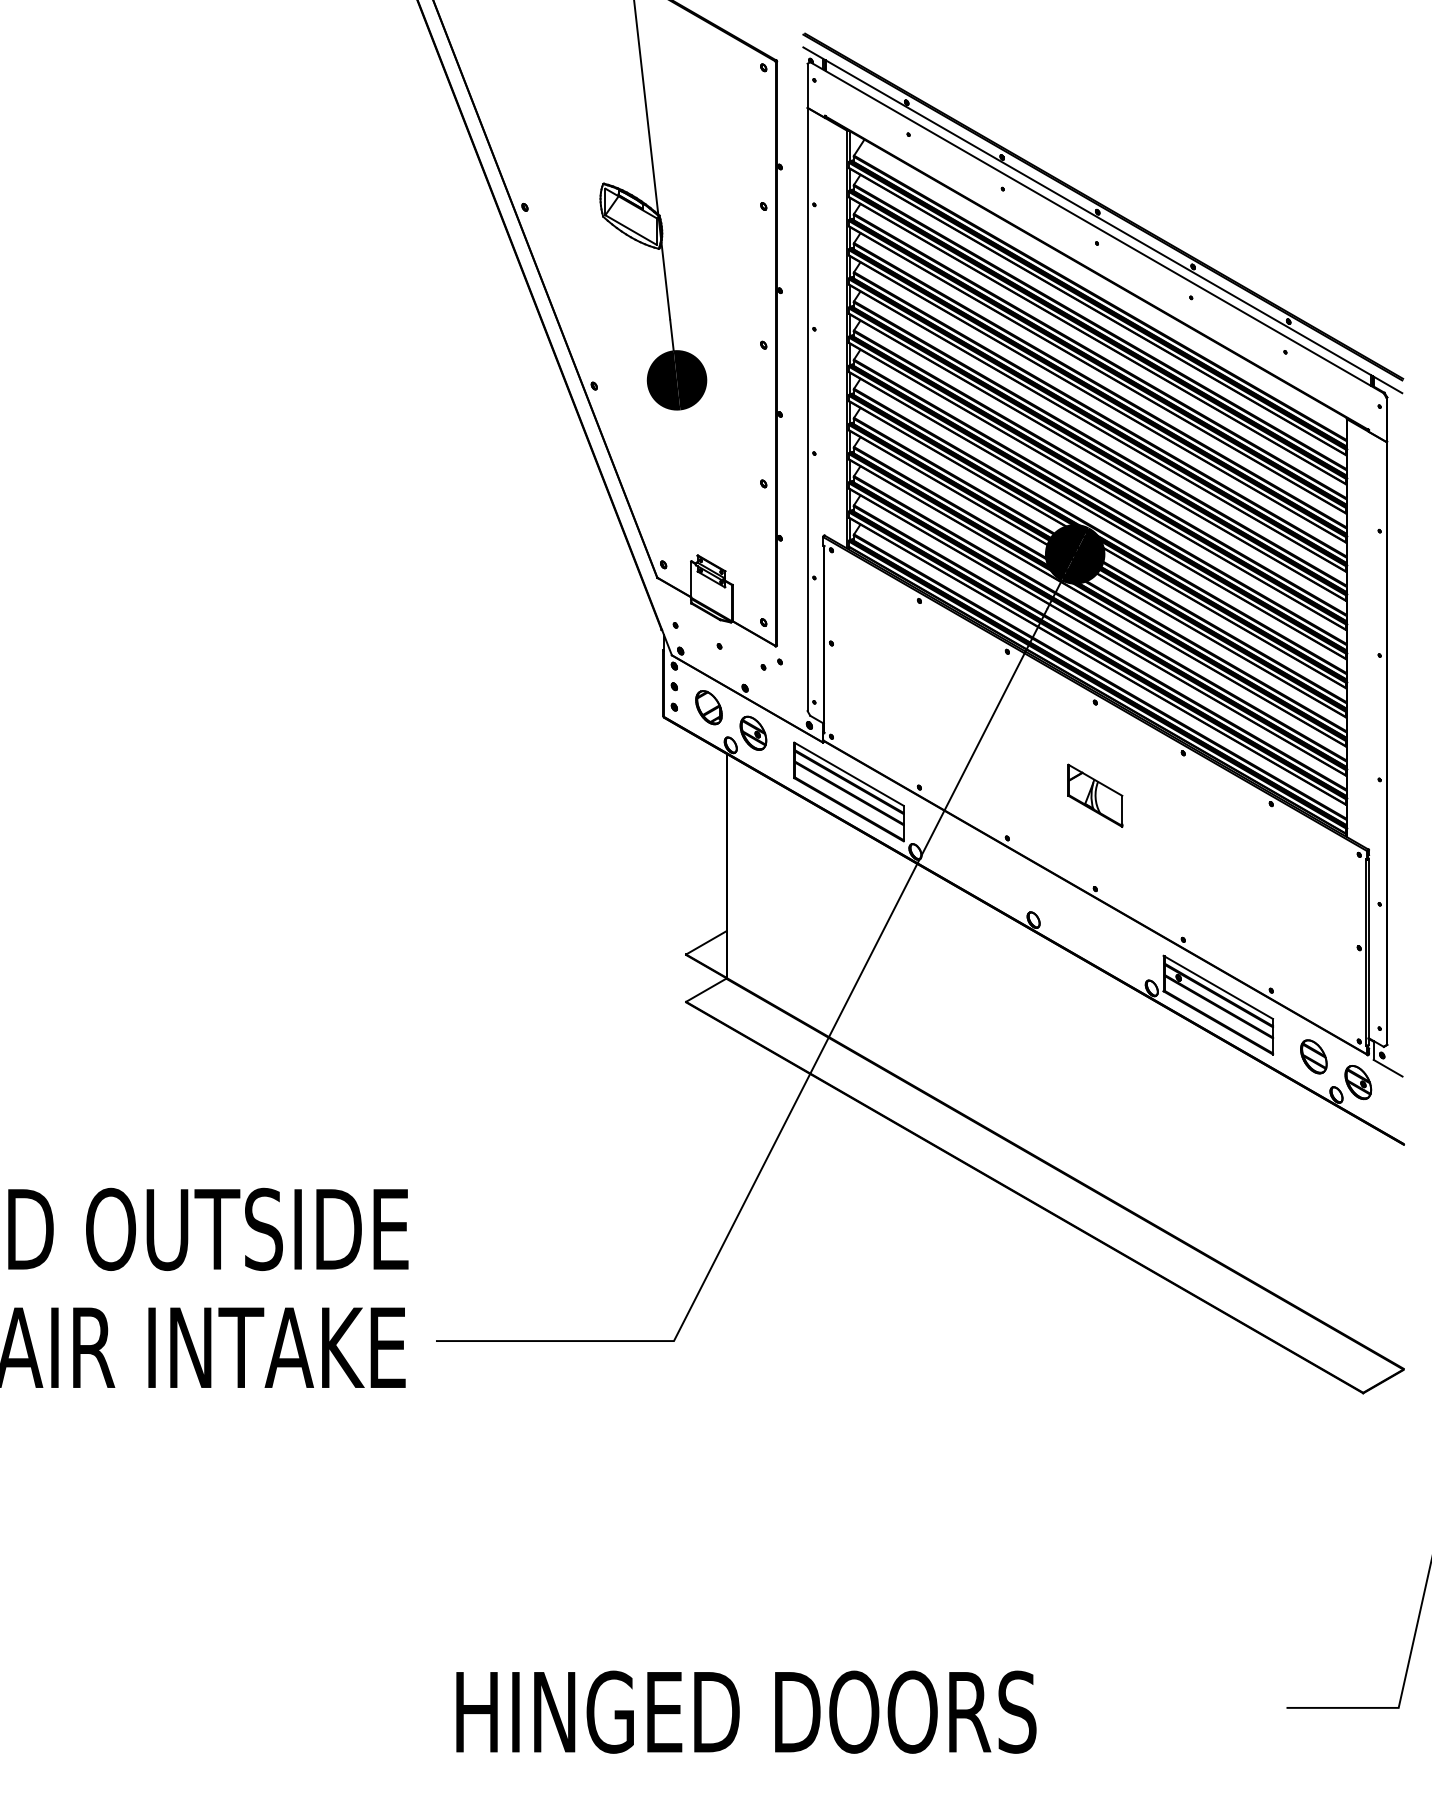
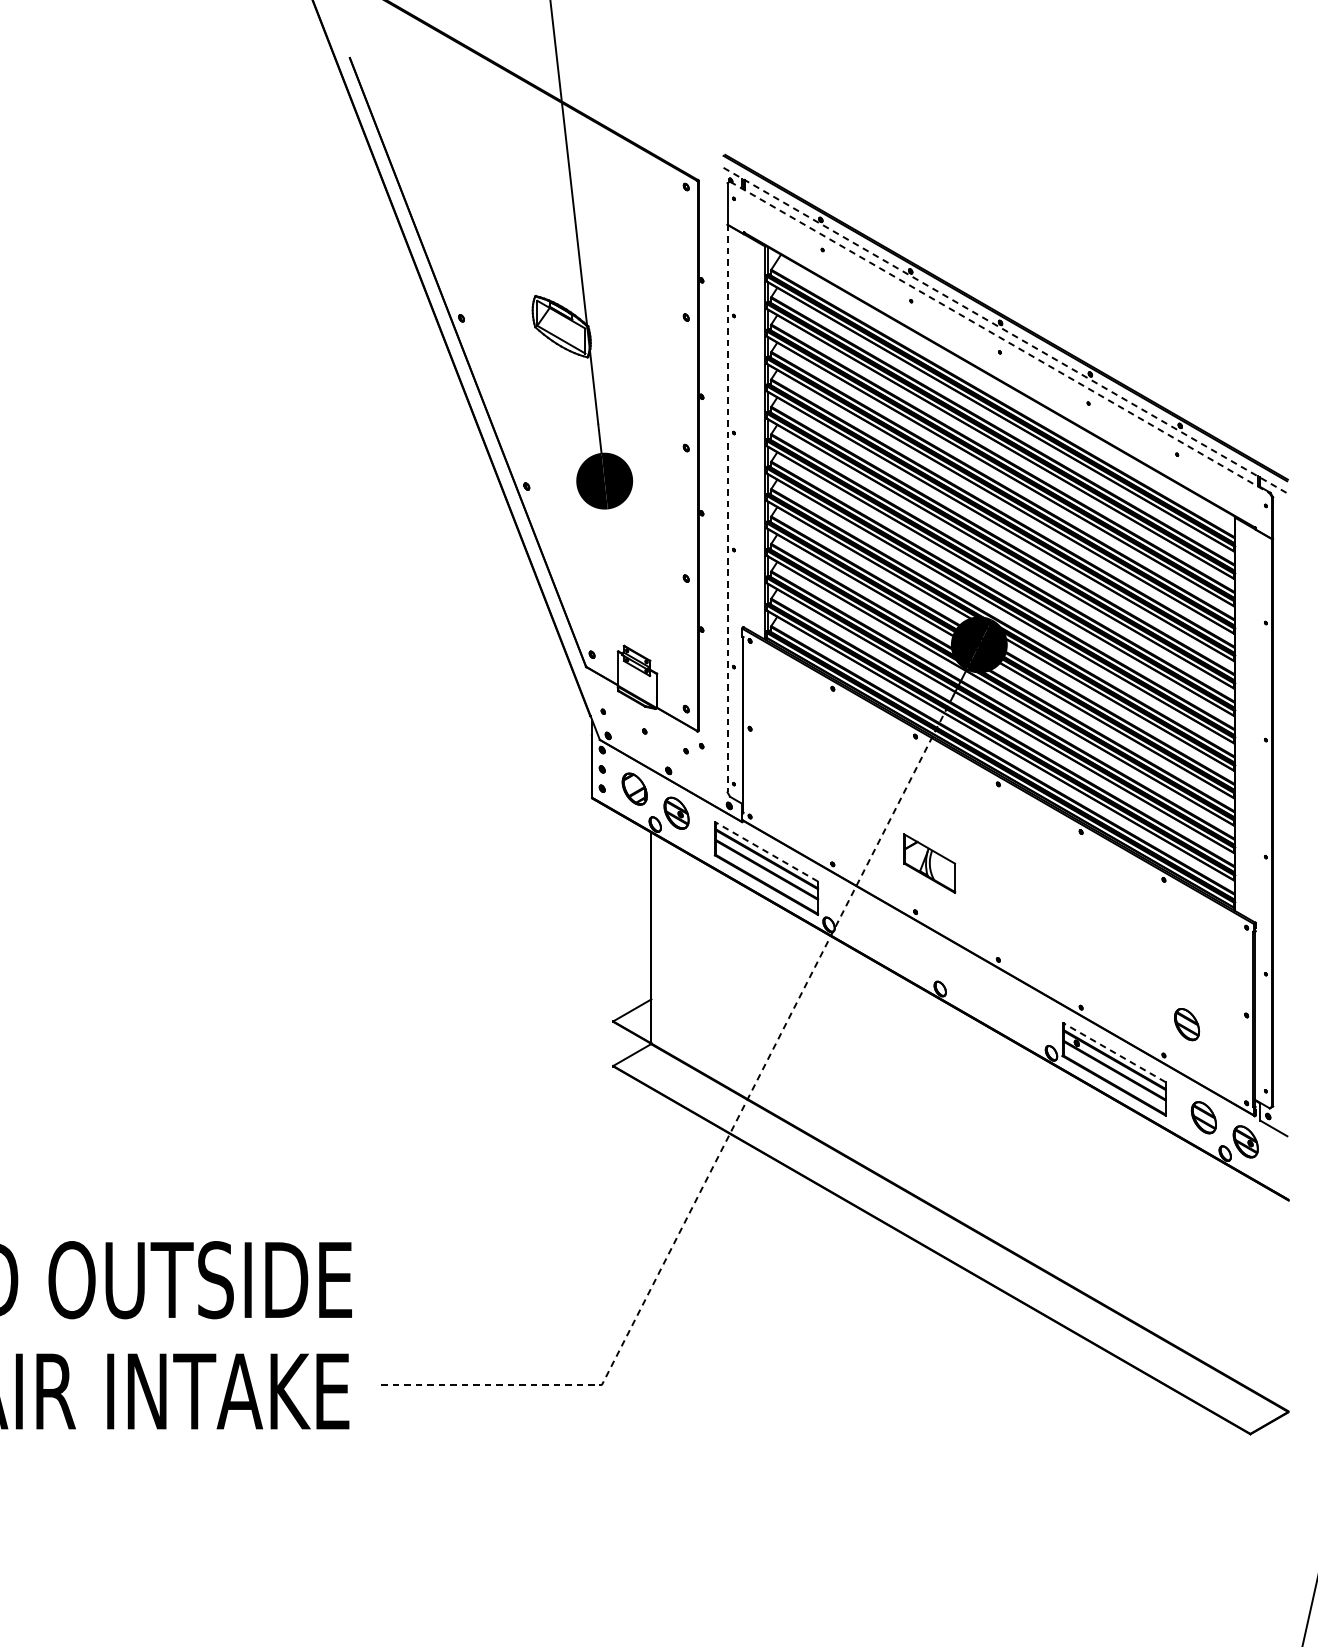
line: (1102, 220) -> (1005, 330), solid -> dashed
line: (1097, 227) -> (1000, 337), solid -> dashed
line: (807, 409) -> (727, 508), solid -> dashed
line: (848, 773) -> (766, 851), solid -> dashed
part: (1095, 795) -> (929, 863), moved
part: (1295, 957) -> (1186, 1024), added
line: (1217, 987) -> (1113, 1052), solid -> dashed
line: (806, 1081) -> (726, 1140), solid -> dashed

